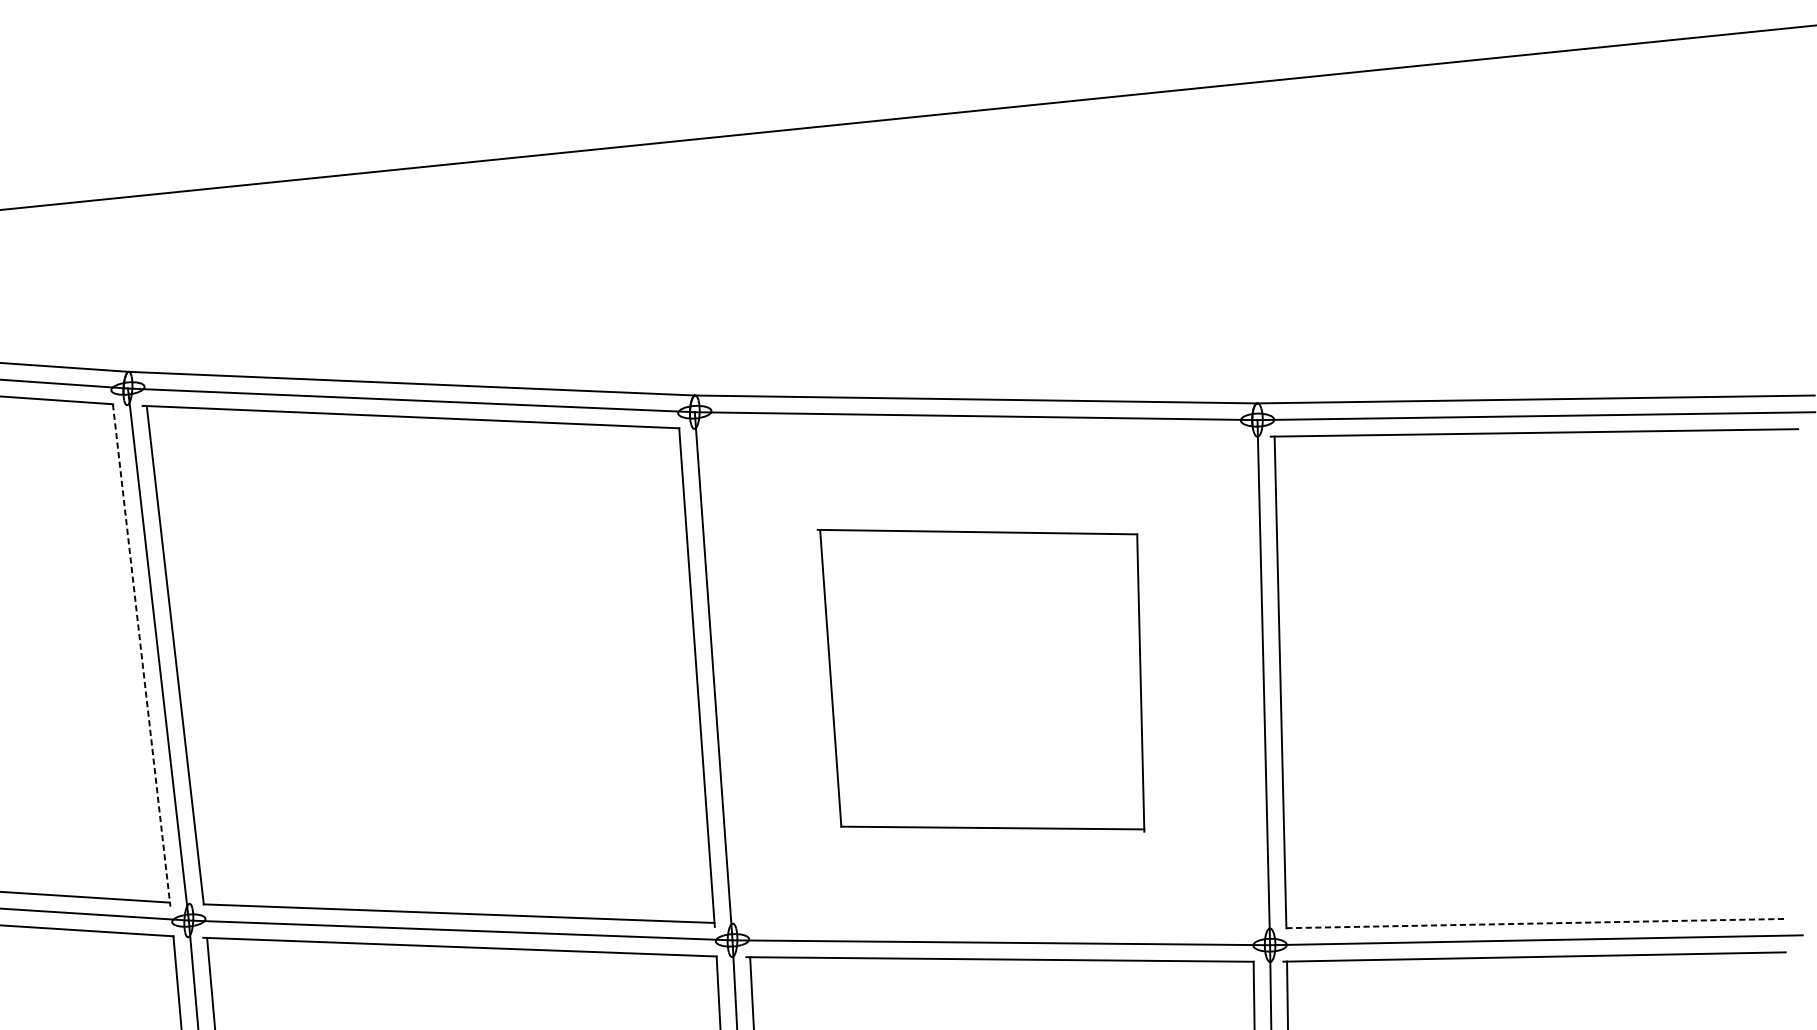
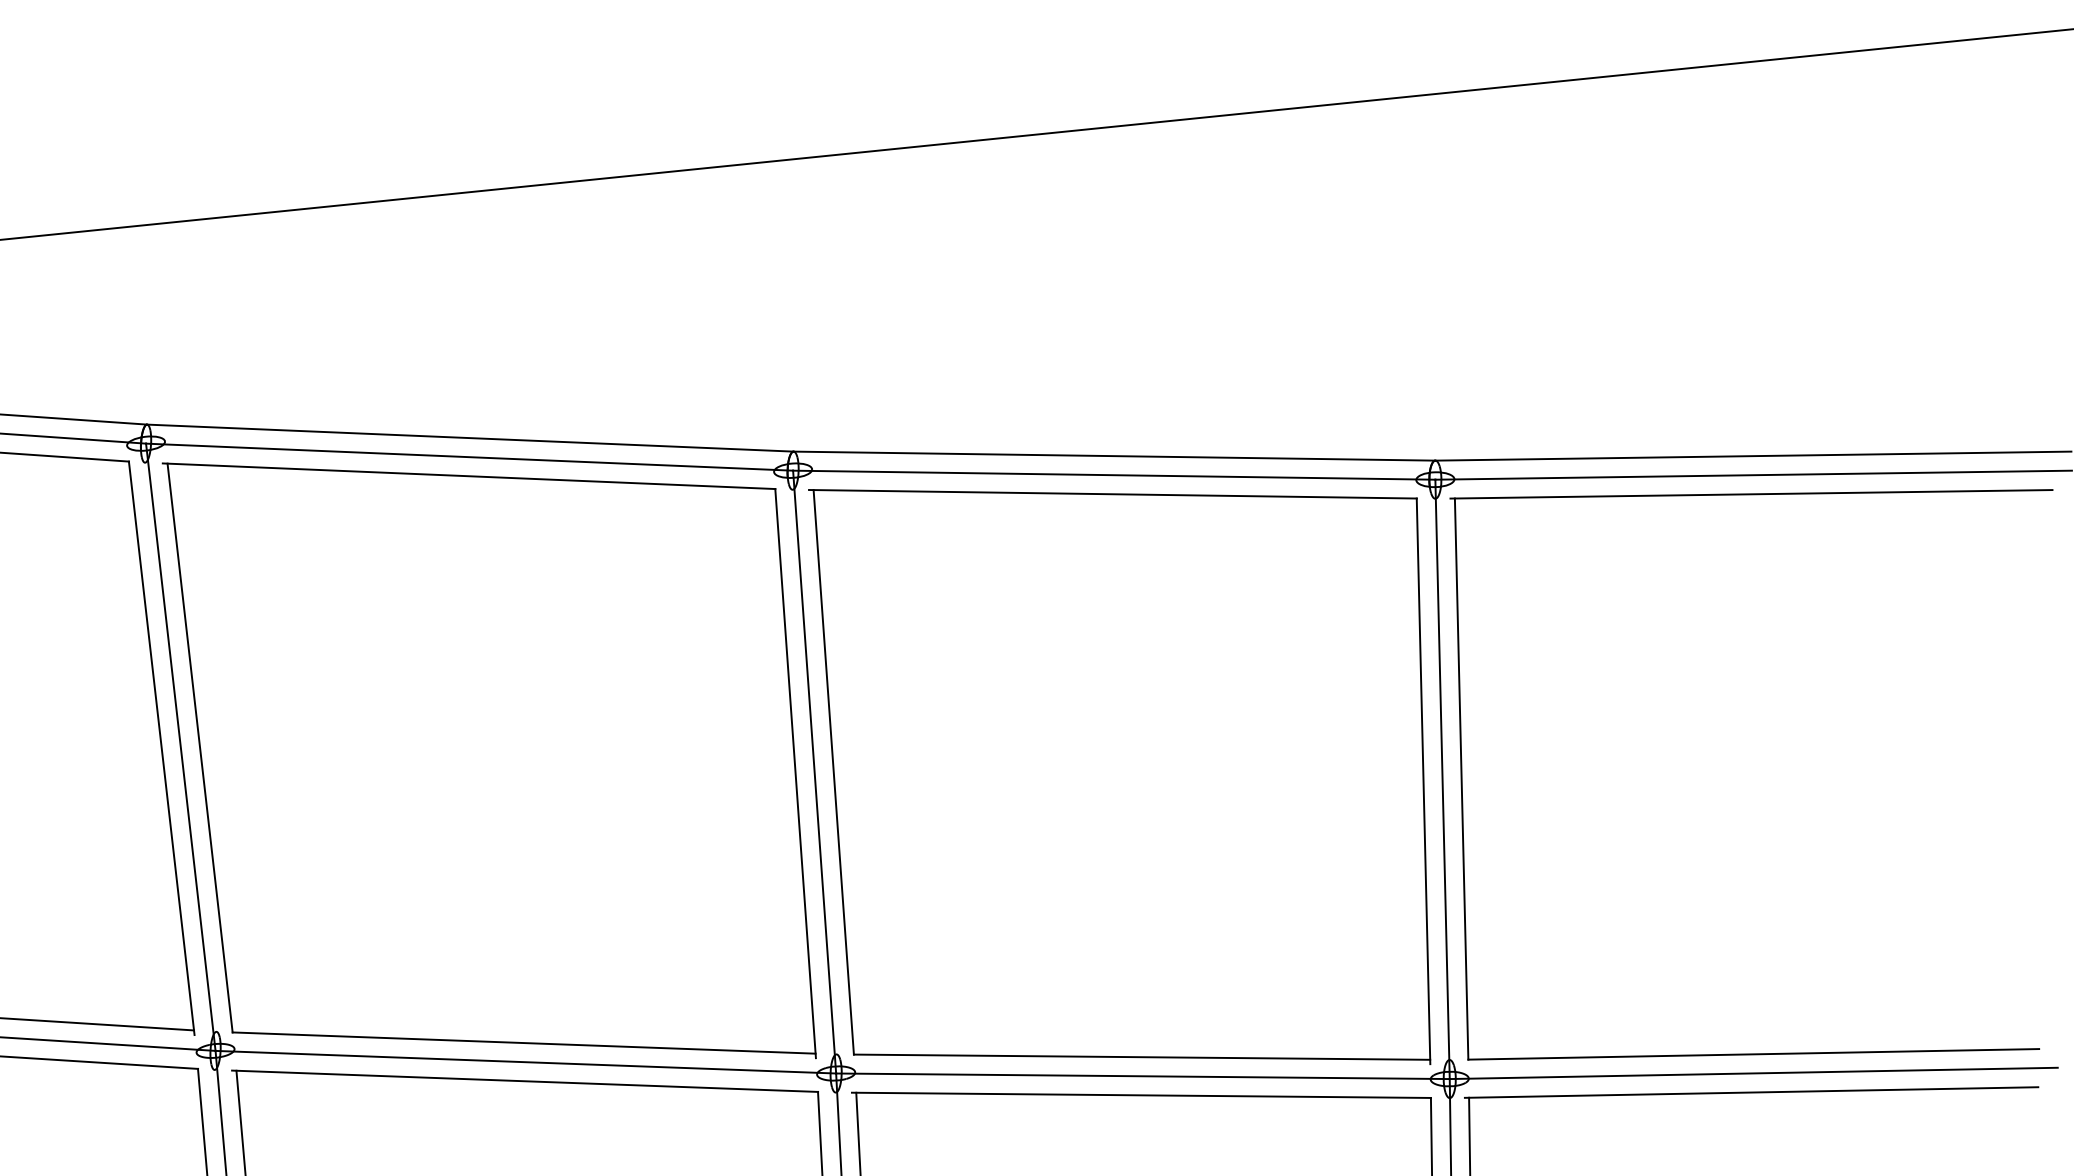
line: (141, 655) -> (161, 748), dashed -> solid
part: (980, 681) -> (1119, 777), size x1.67
line: (1537, 923) -> (1754, 1054), dashed -> solid

